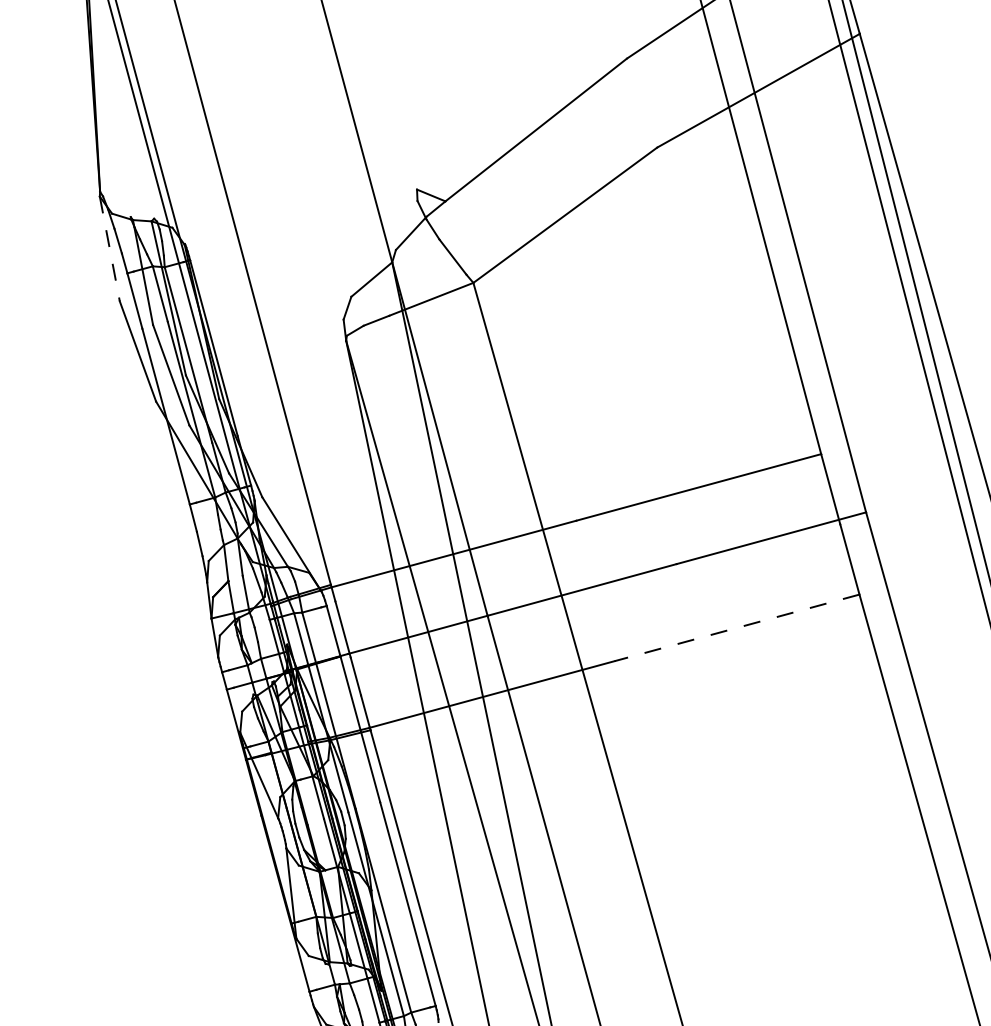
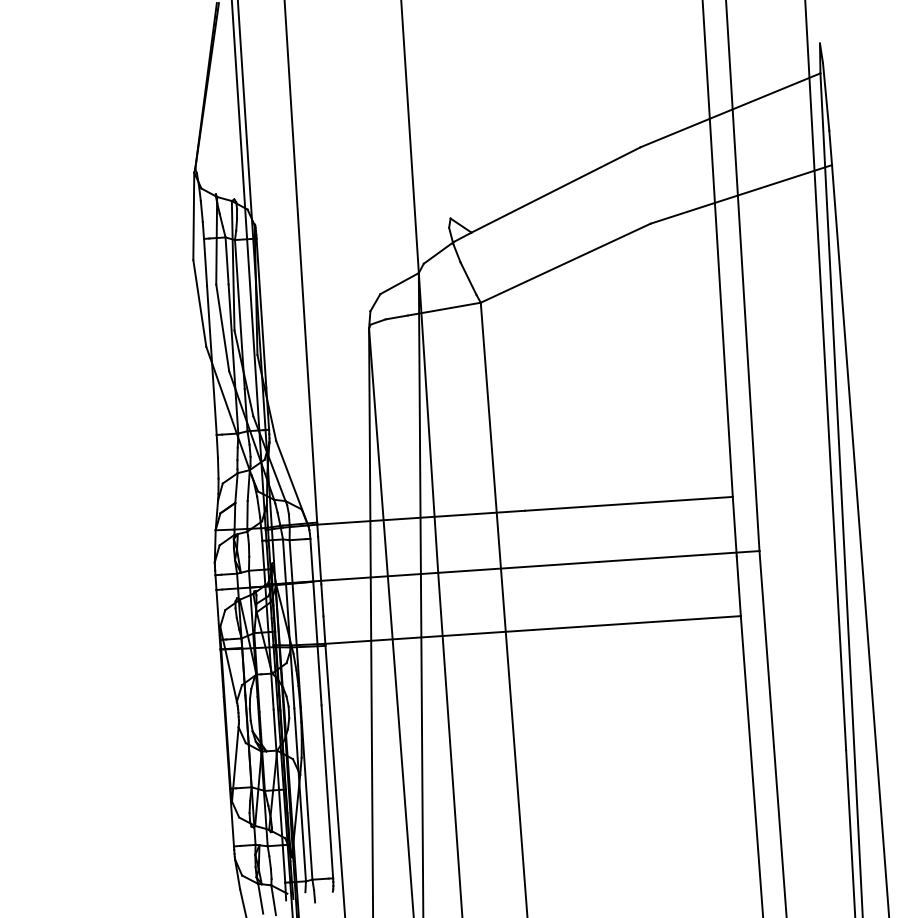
line: (109, 249) -> (193, 216), dashed -> solid
line: (736, 628) -> (636, 623), dashed -> solid

